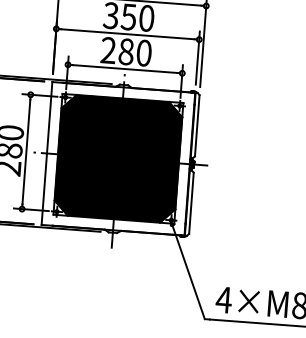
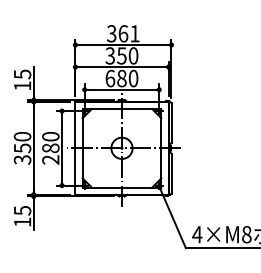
text: (108, 50) -> (110, 78), 280 -> 680
hatch: (117, 157) -> (121, 147), removed

